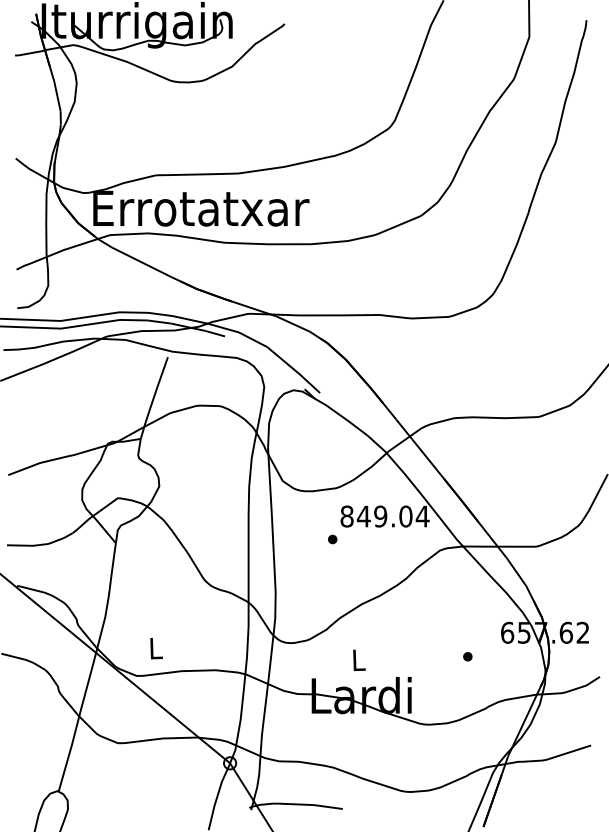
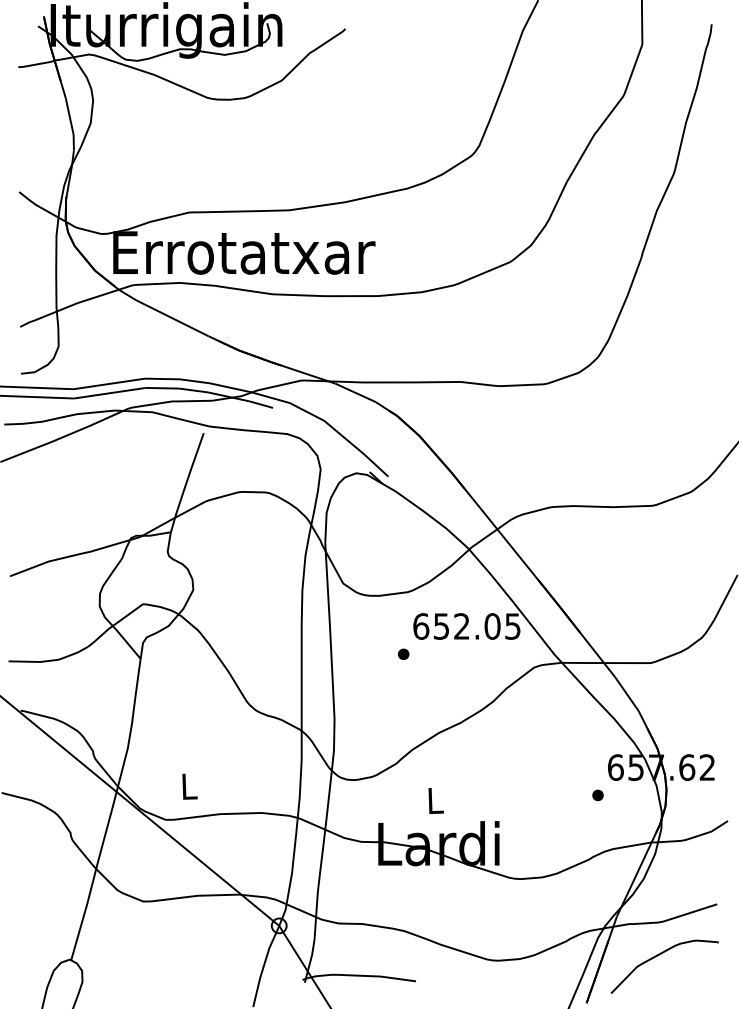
text: (384, 516) -> (466, 626), 849.04 -> 652.05
part: (467, 656) -> (597, 795), moved
curve: (542, 788) -> (658, 956), added

